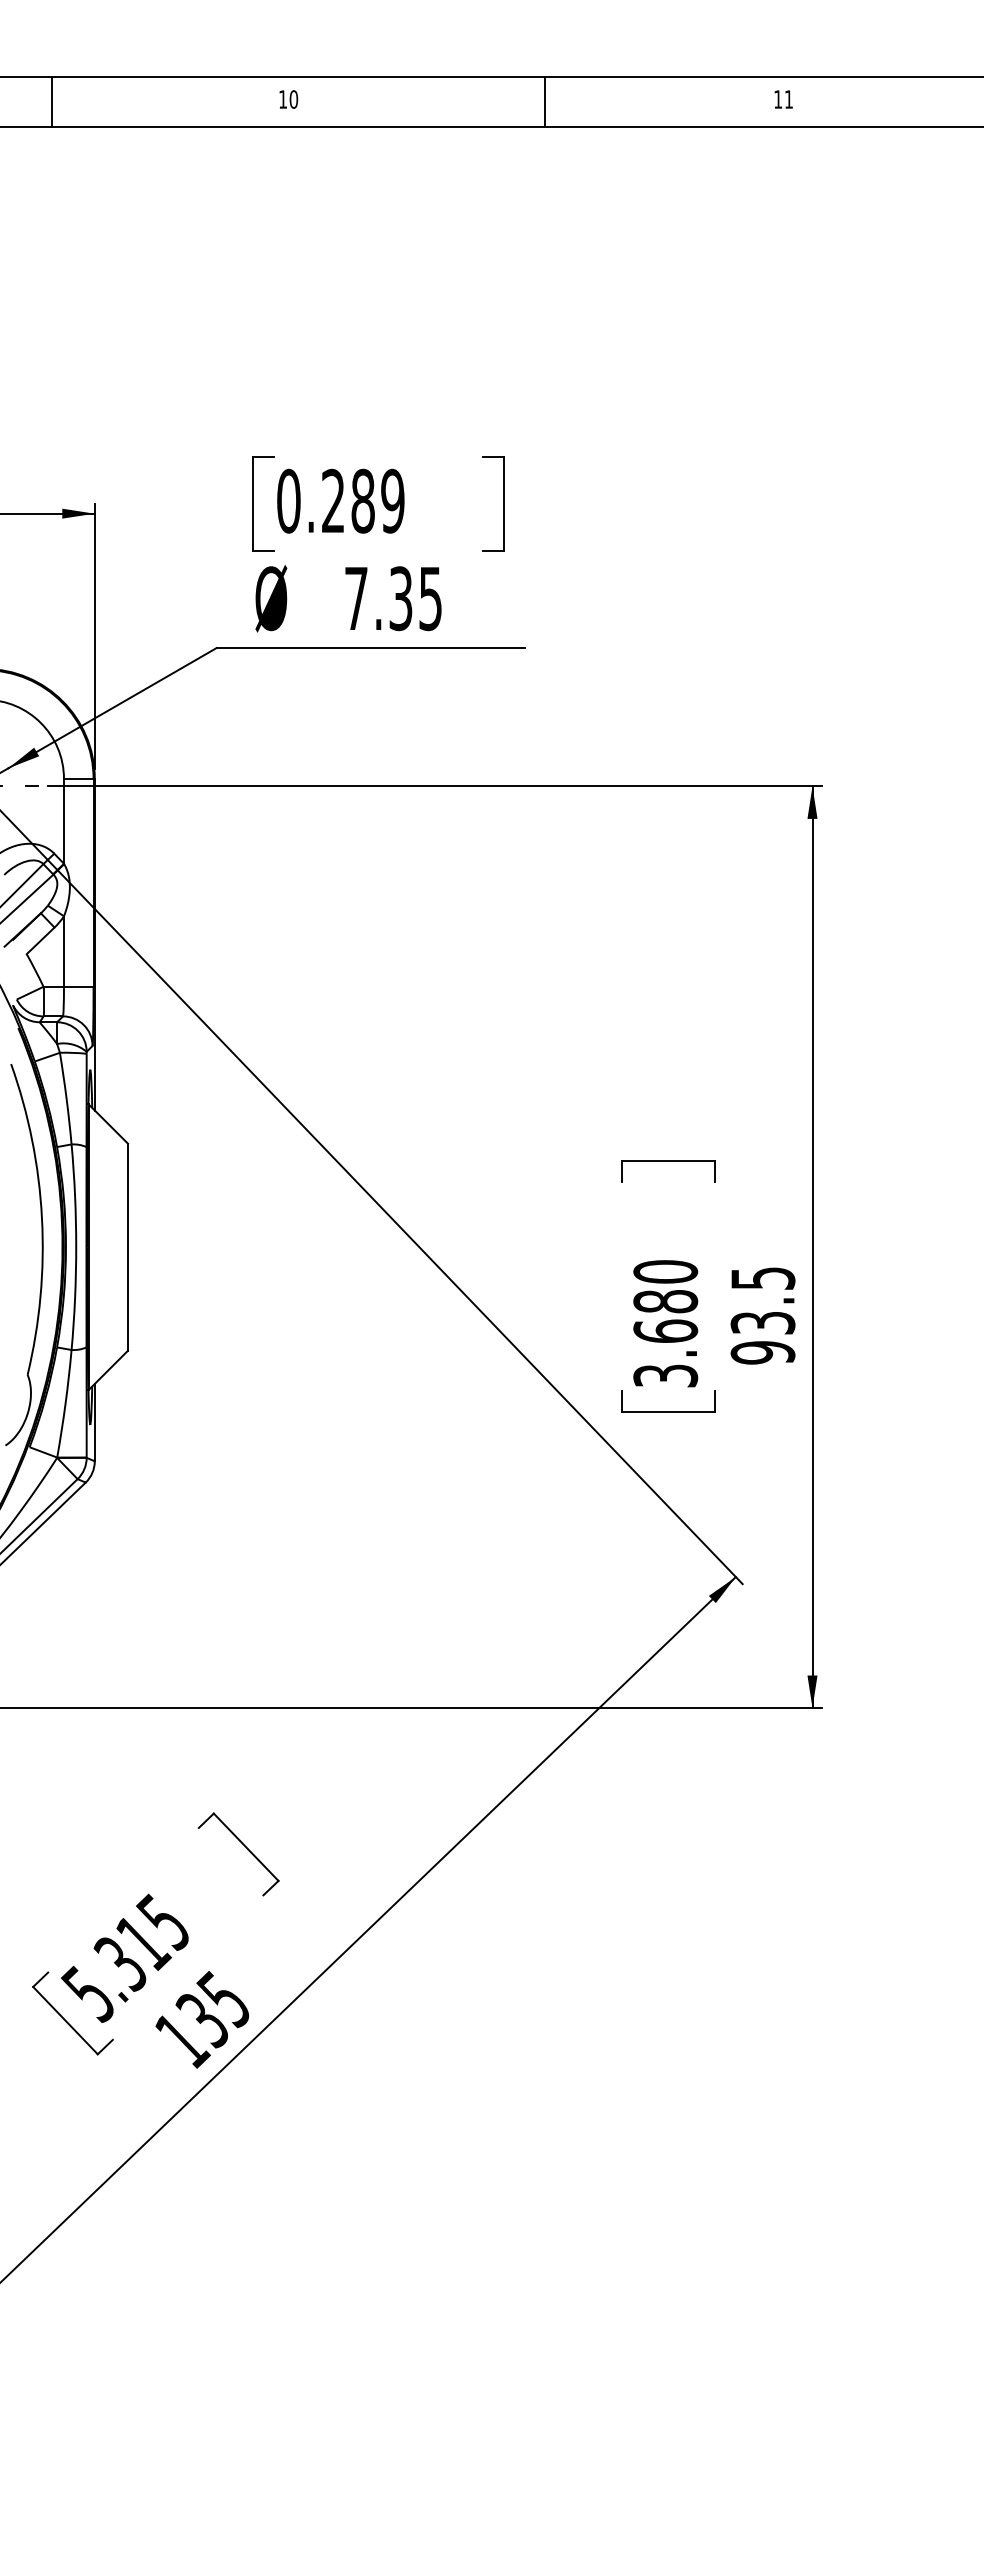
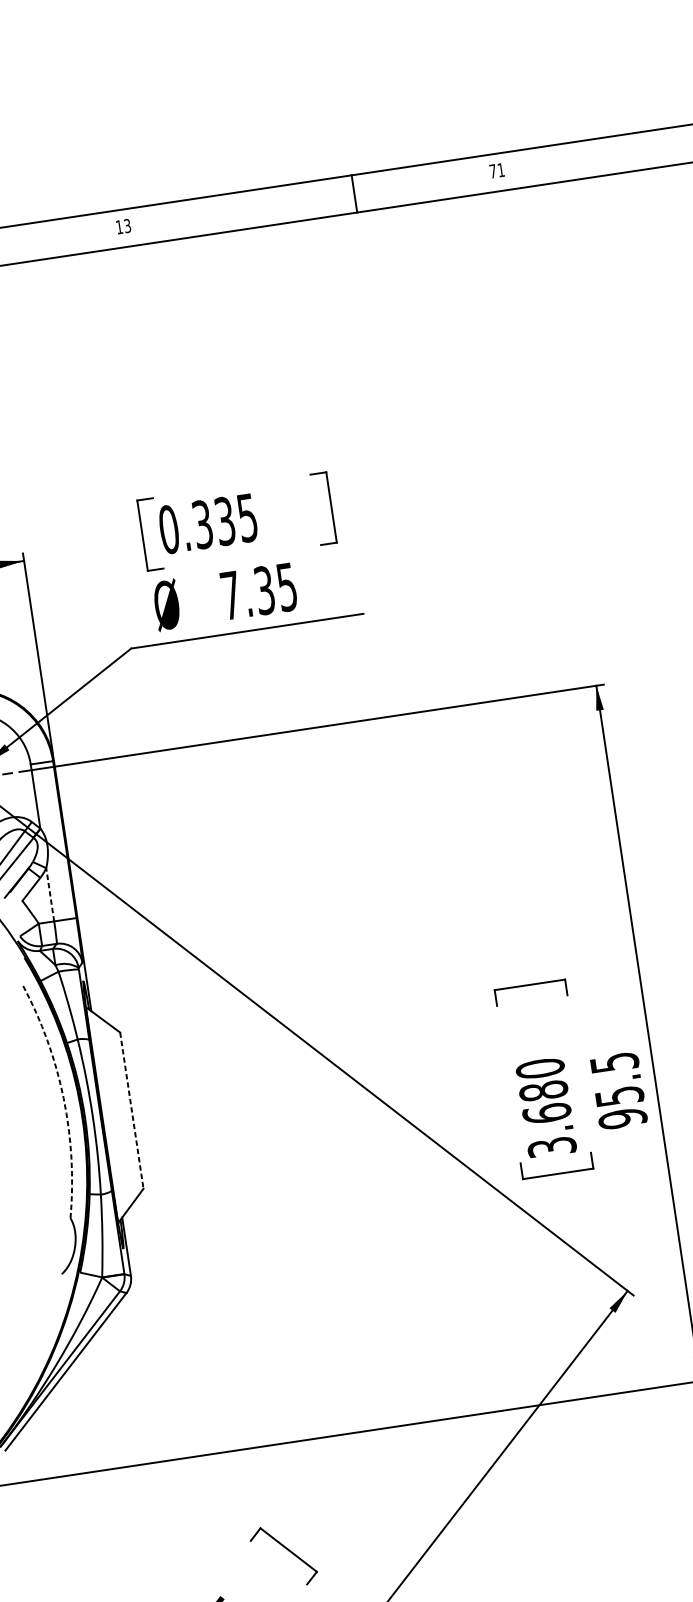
text: (293, 99) -> (127, 226), 10 -> 13
text: (778, 99) -> (493, 171), 11 -> 71
line: (545, 101) -> (354, 193), moved
text: (363, 500) -> (225, 520), 0.289 -> 0.335
line: (64, 951) -> (50, 894), solid -> dashed
arc: (42, 1218) -> (64, 1098), solid -> dashed
line: (127, 1247) -> (131, 1110), solid -> dashed
text: (762, 1322) -> (619, 1095), 93.5 -> 95.5

